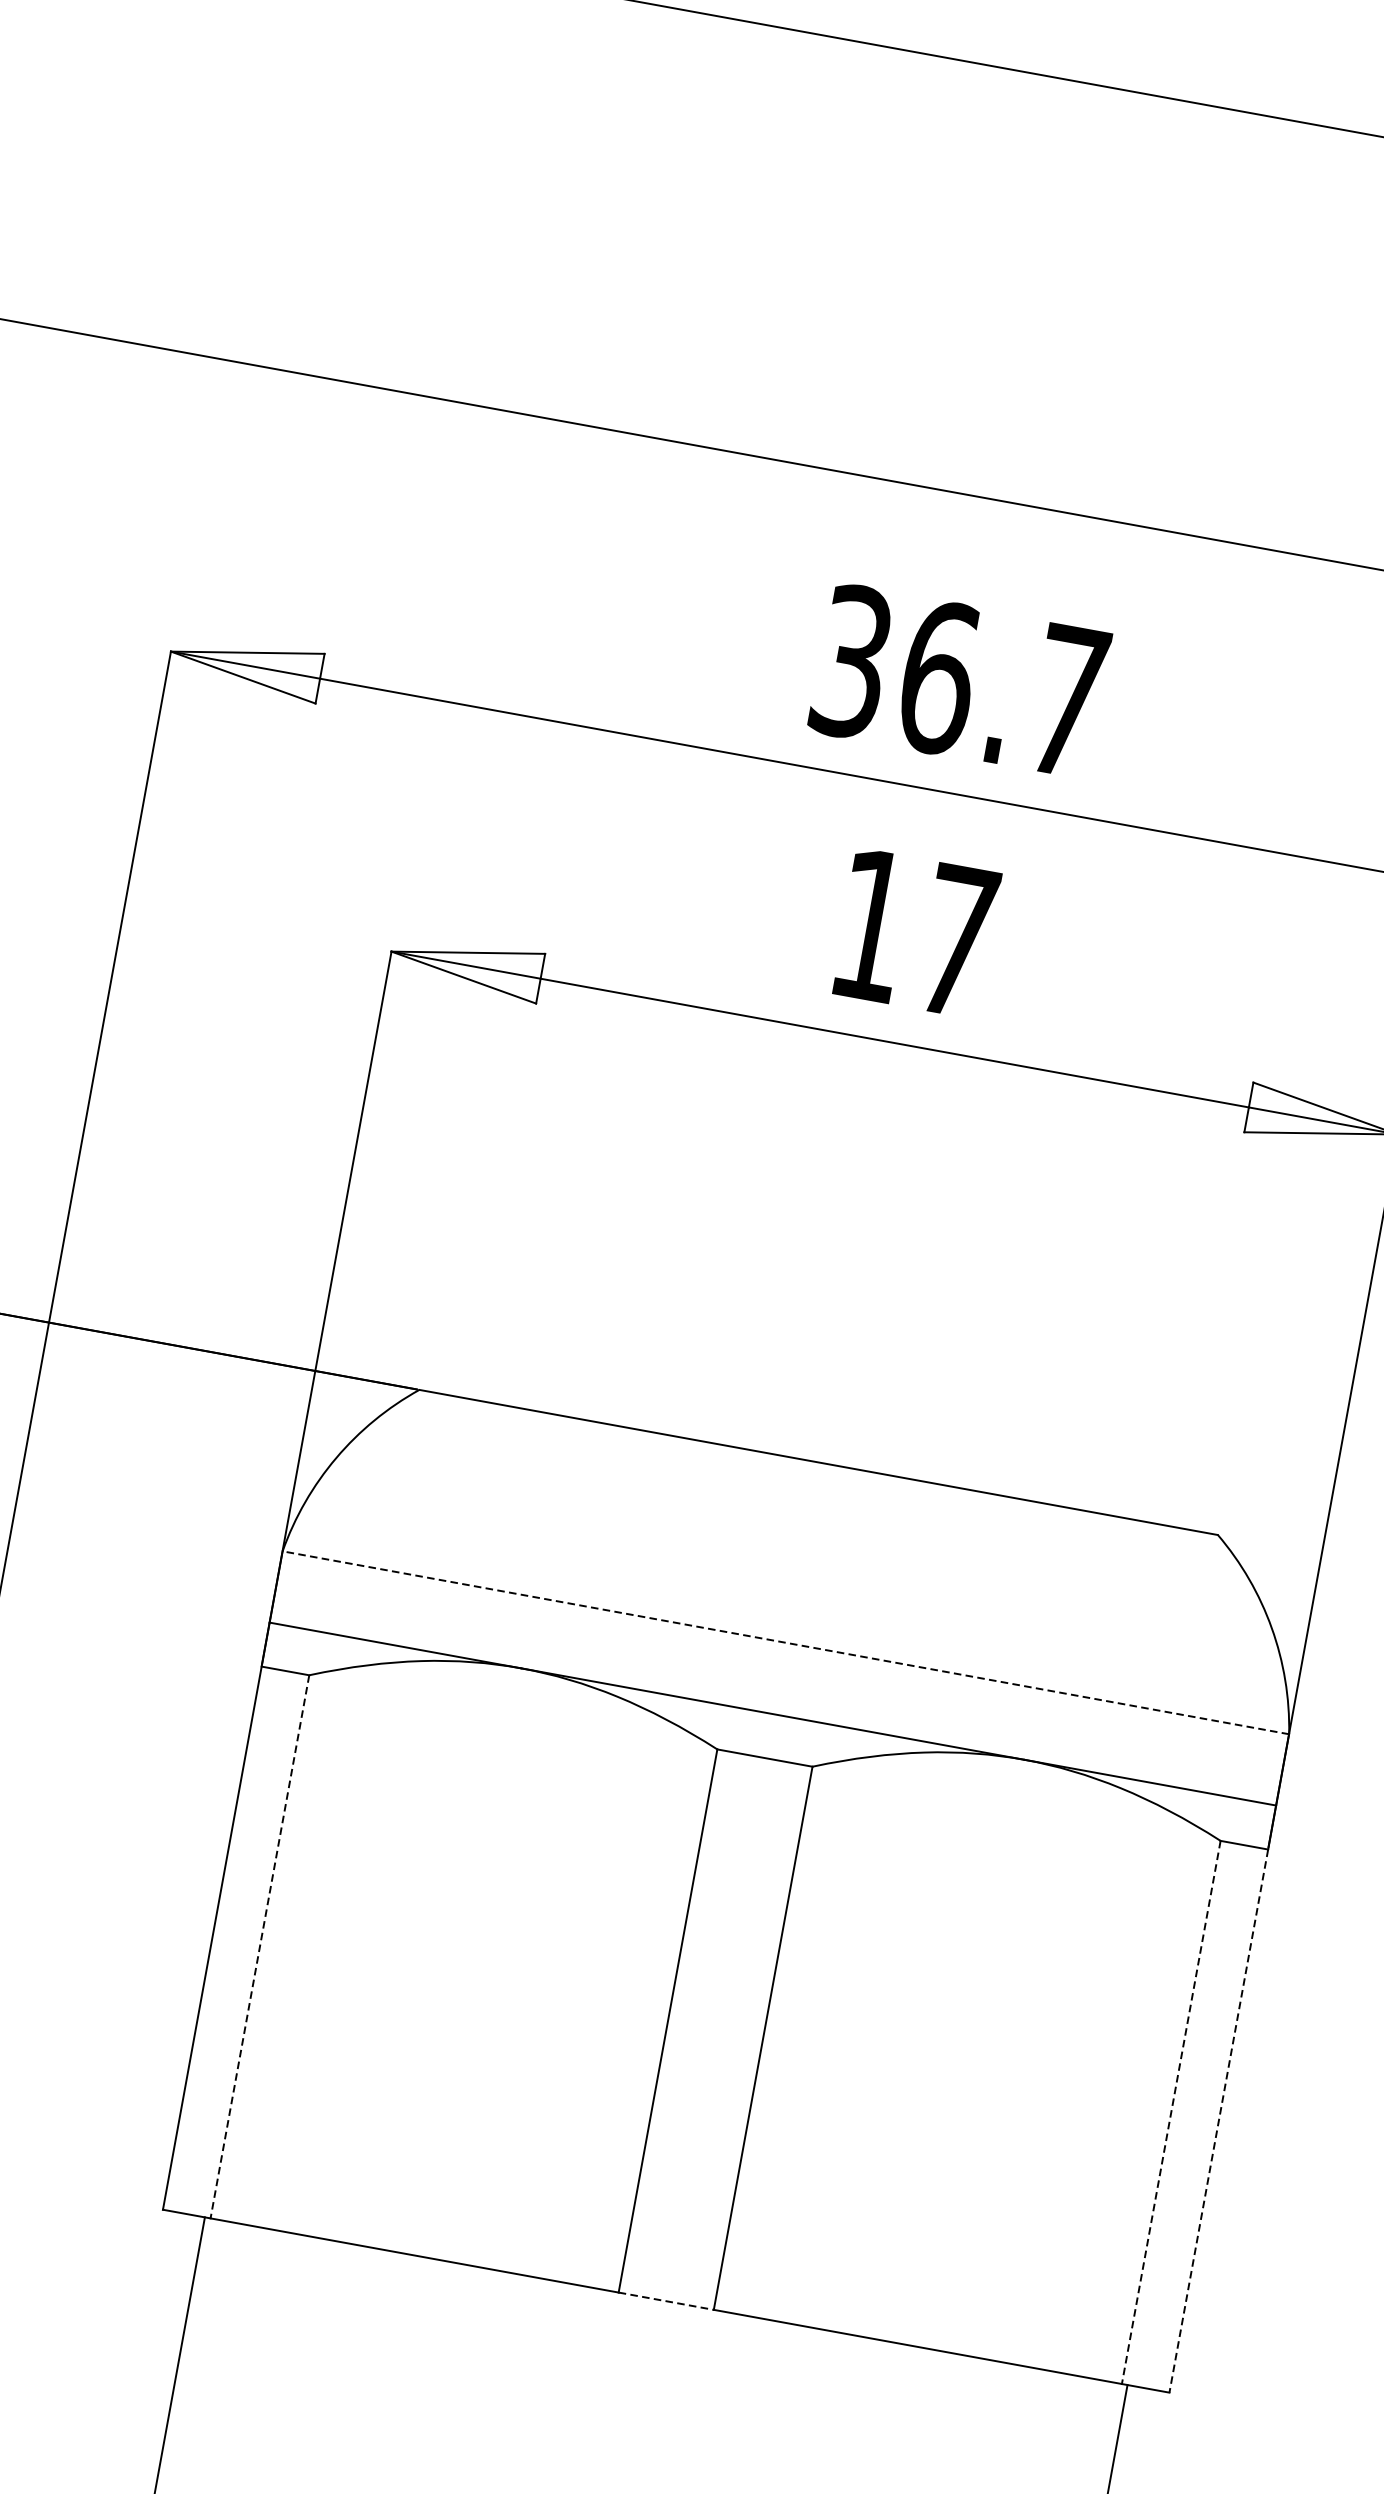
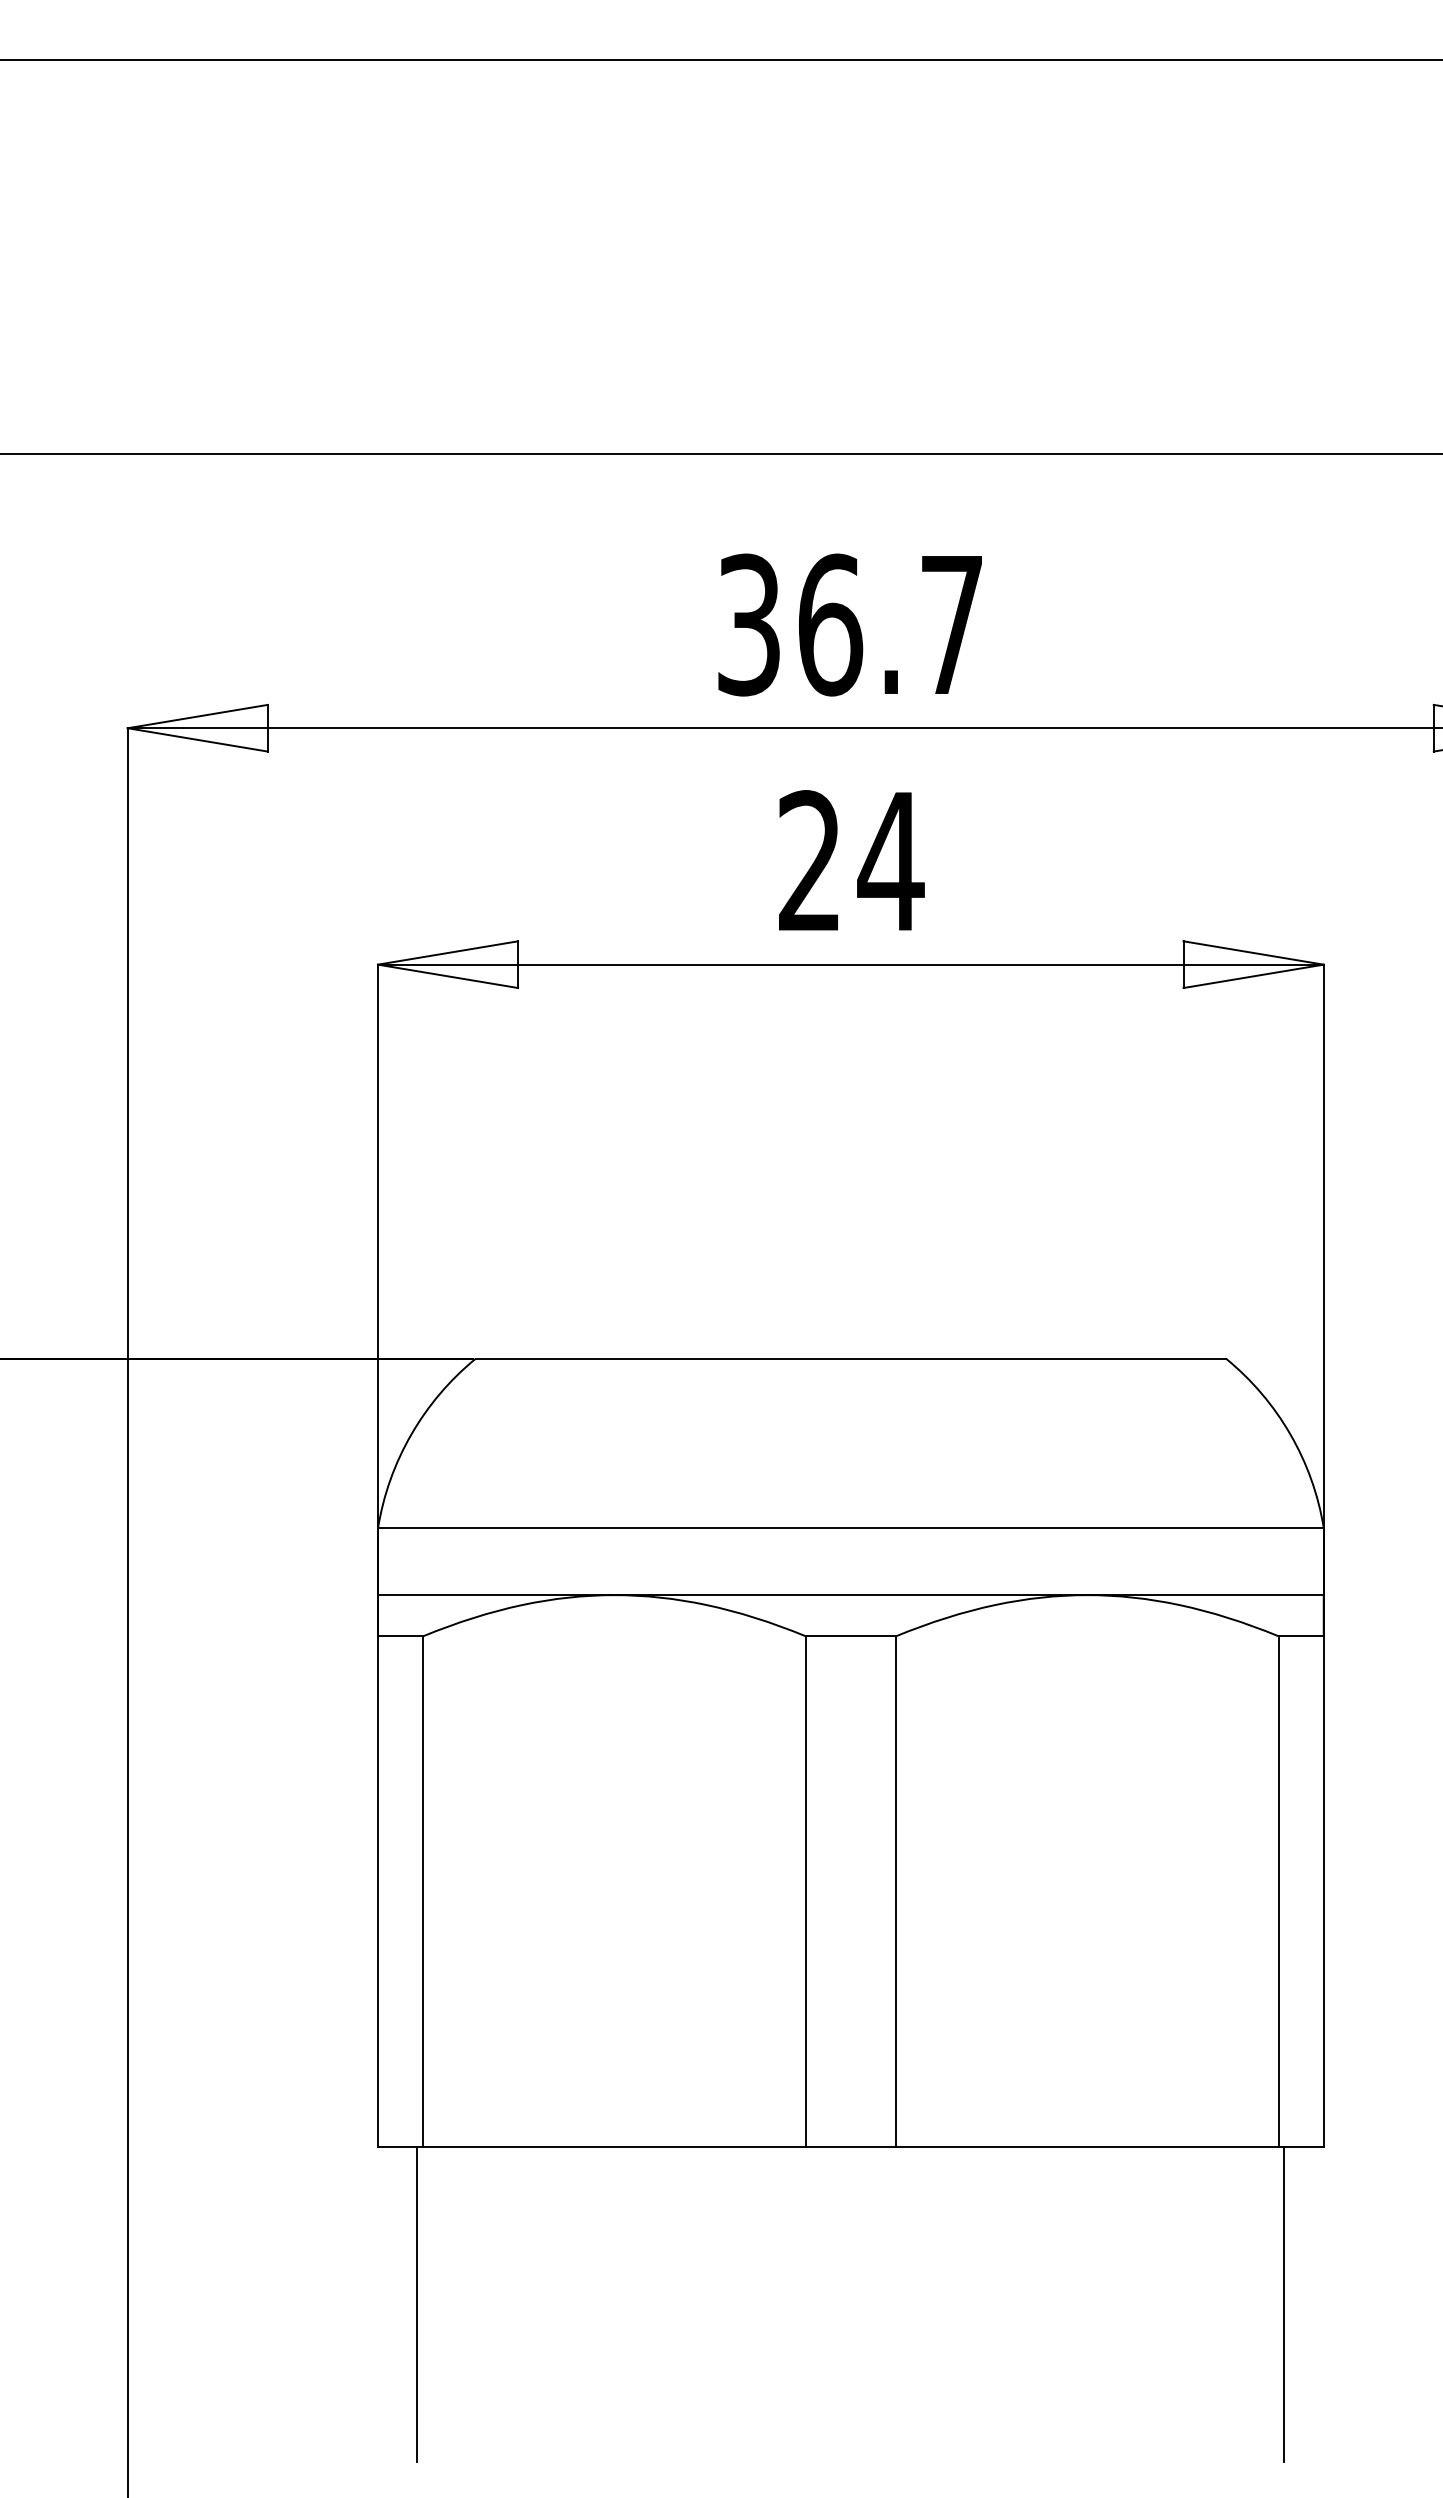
text: (915, 932) -> (851, 860), 17 -> 24
line: (785, 1643) -> (850, 1528), dashed -> solid
line: (259, 1947) -> (422, 1892), dashed -> solid
line: (1171, 2113) -> (1279, 1892), dashed -> solid
line: (1218, 2121) -> (1323, 1892), dashed -> solid
line: (665, 2300) -> (850, 2146), dashed -> solid

